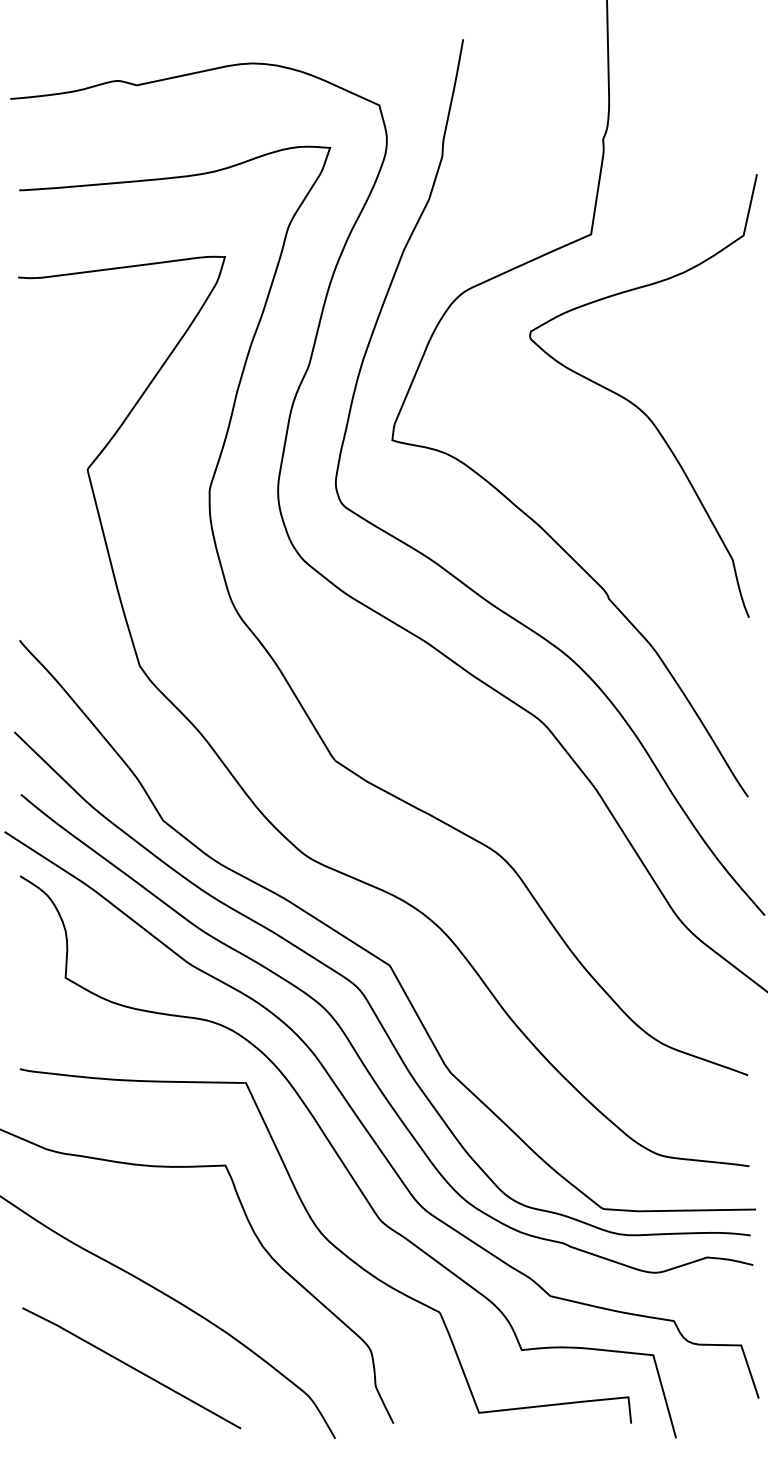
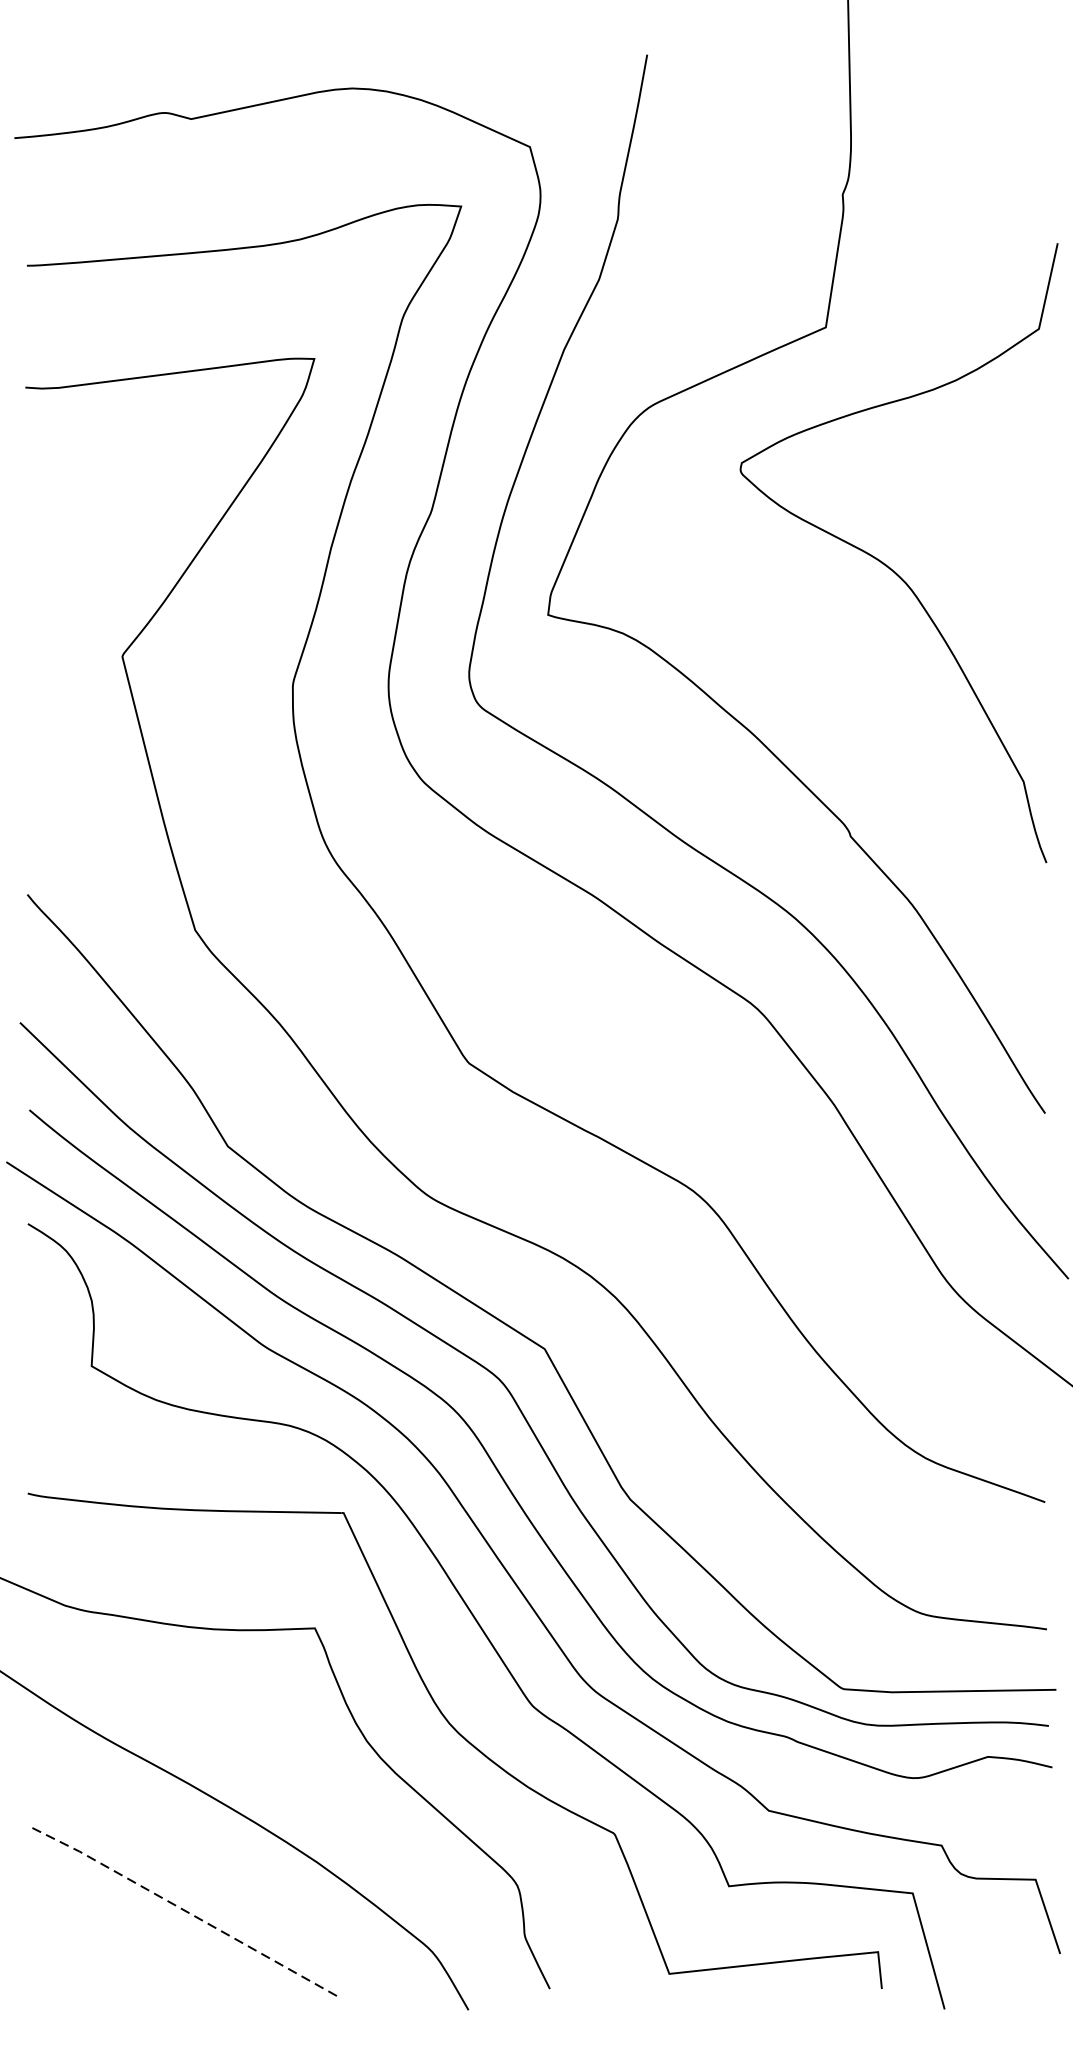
line: (130, 1366) -> (182, 1909), solid -> dashed

